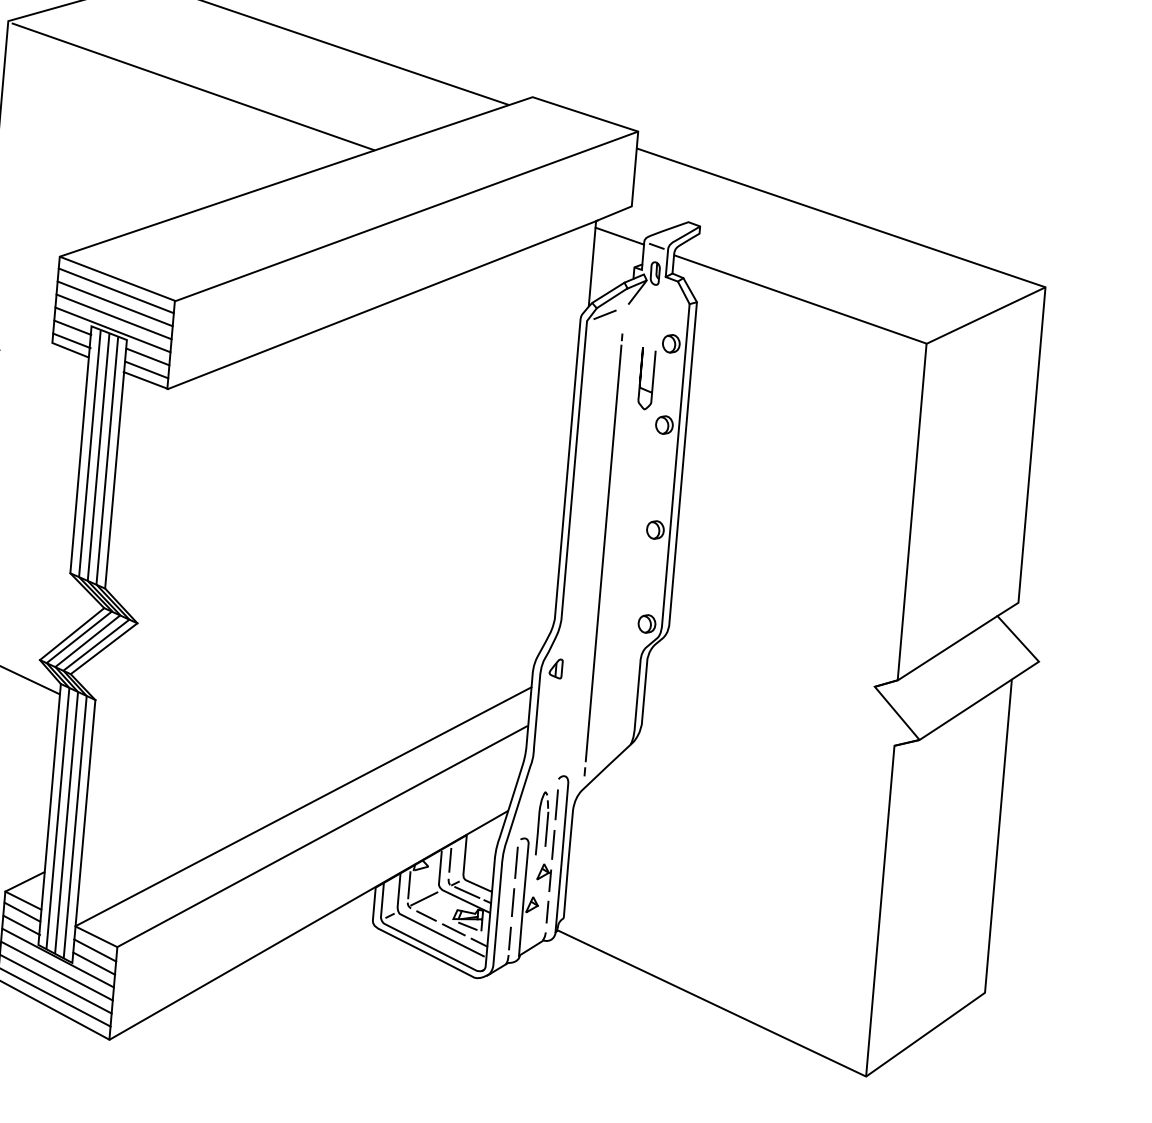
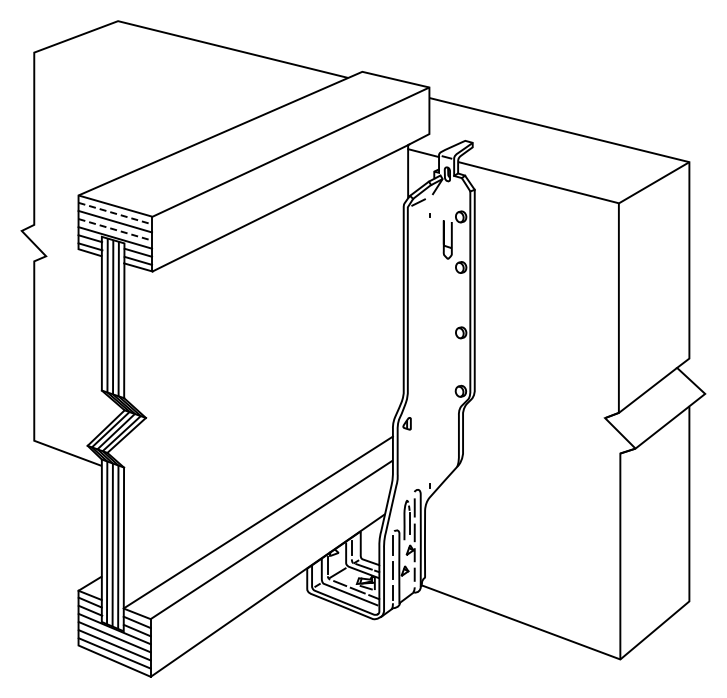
line: (193, 87) -> (152, 83), removed
line: (116, 290) -> (115, 213), solid -> dashed
line: (114, 316) -> (115, 229), solid -> dashed
line: (603, 552) -> (430, 349), removed

